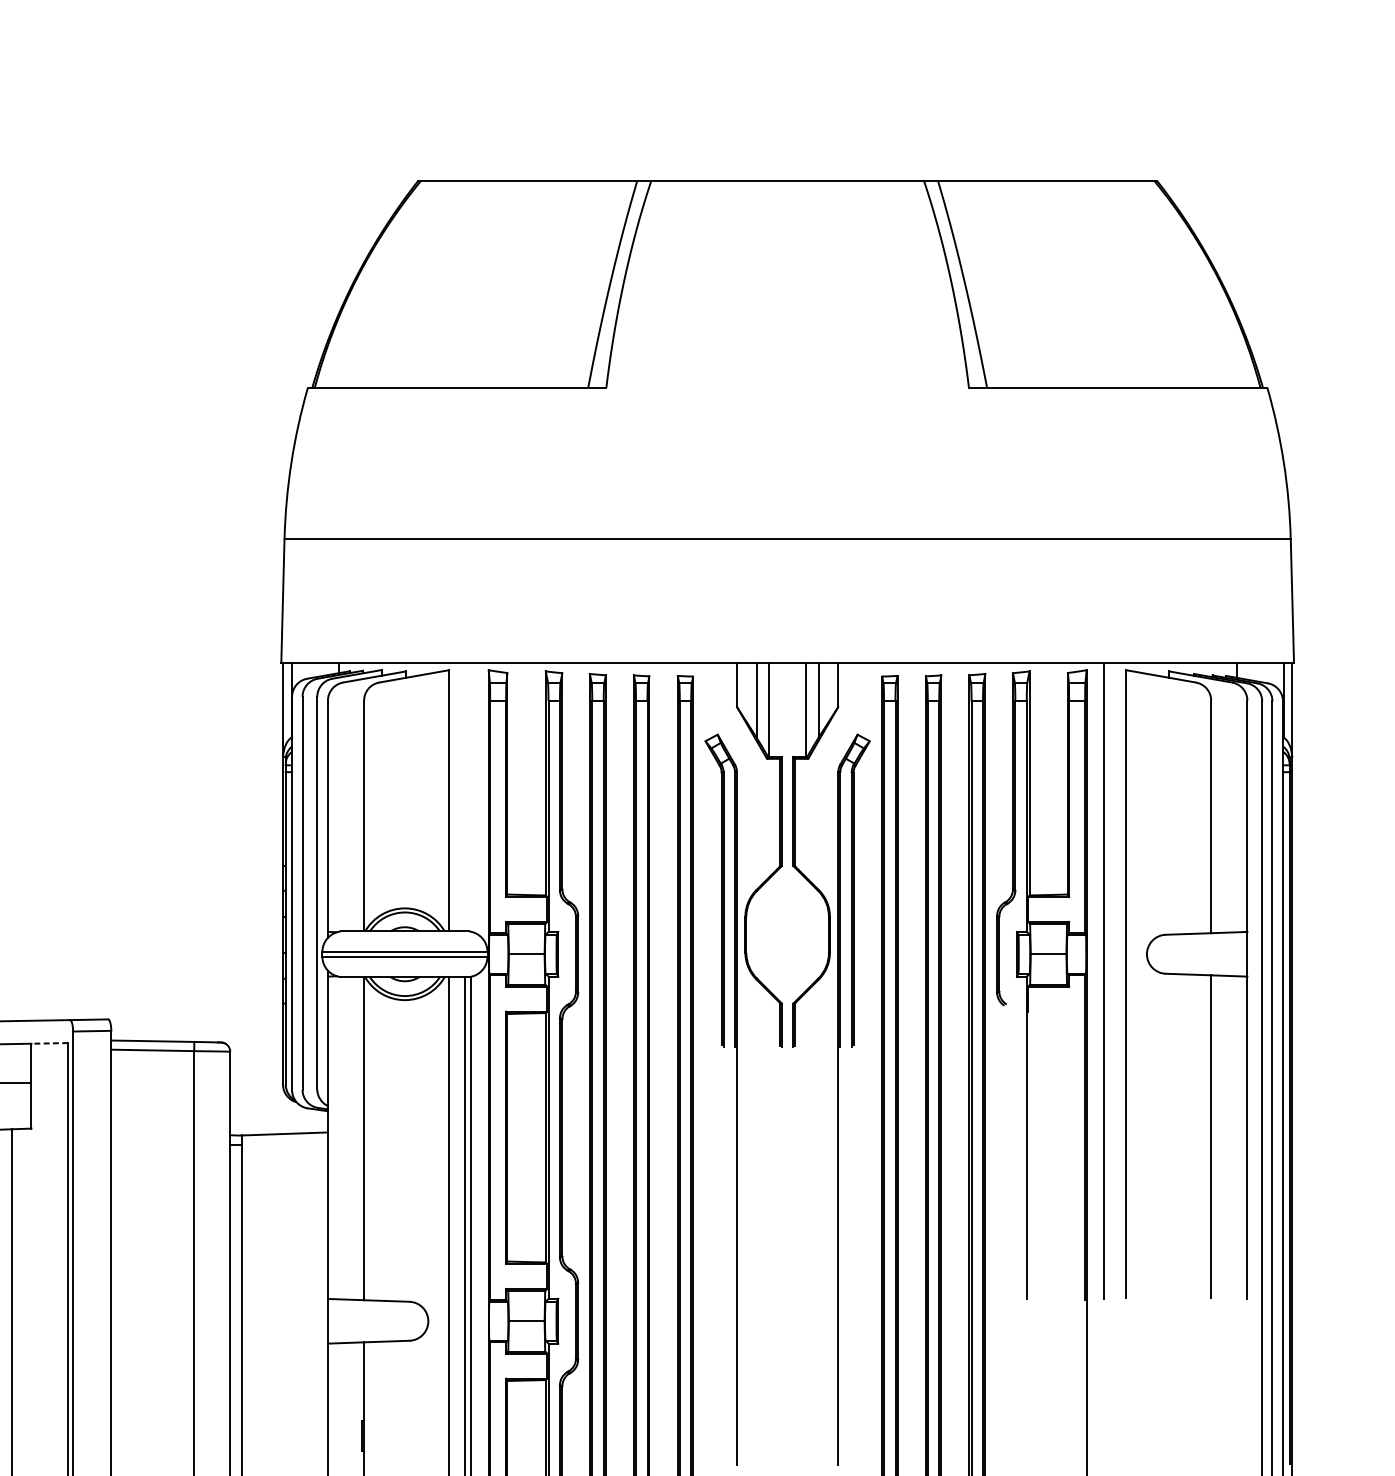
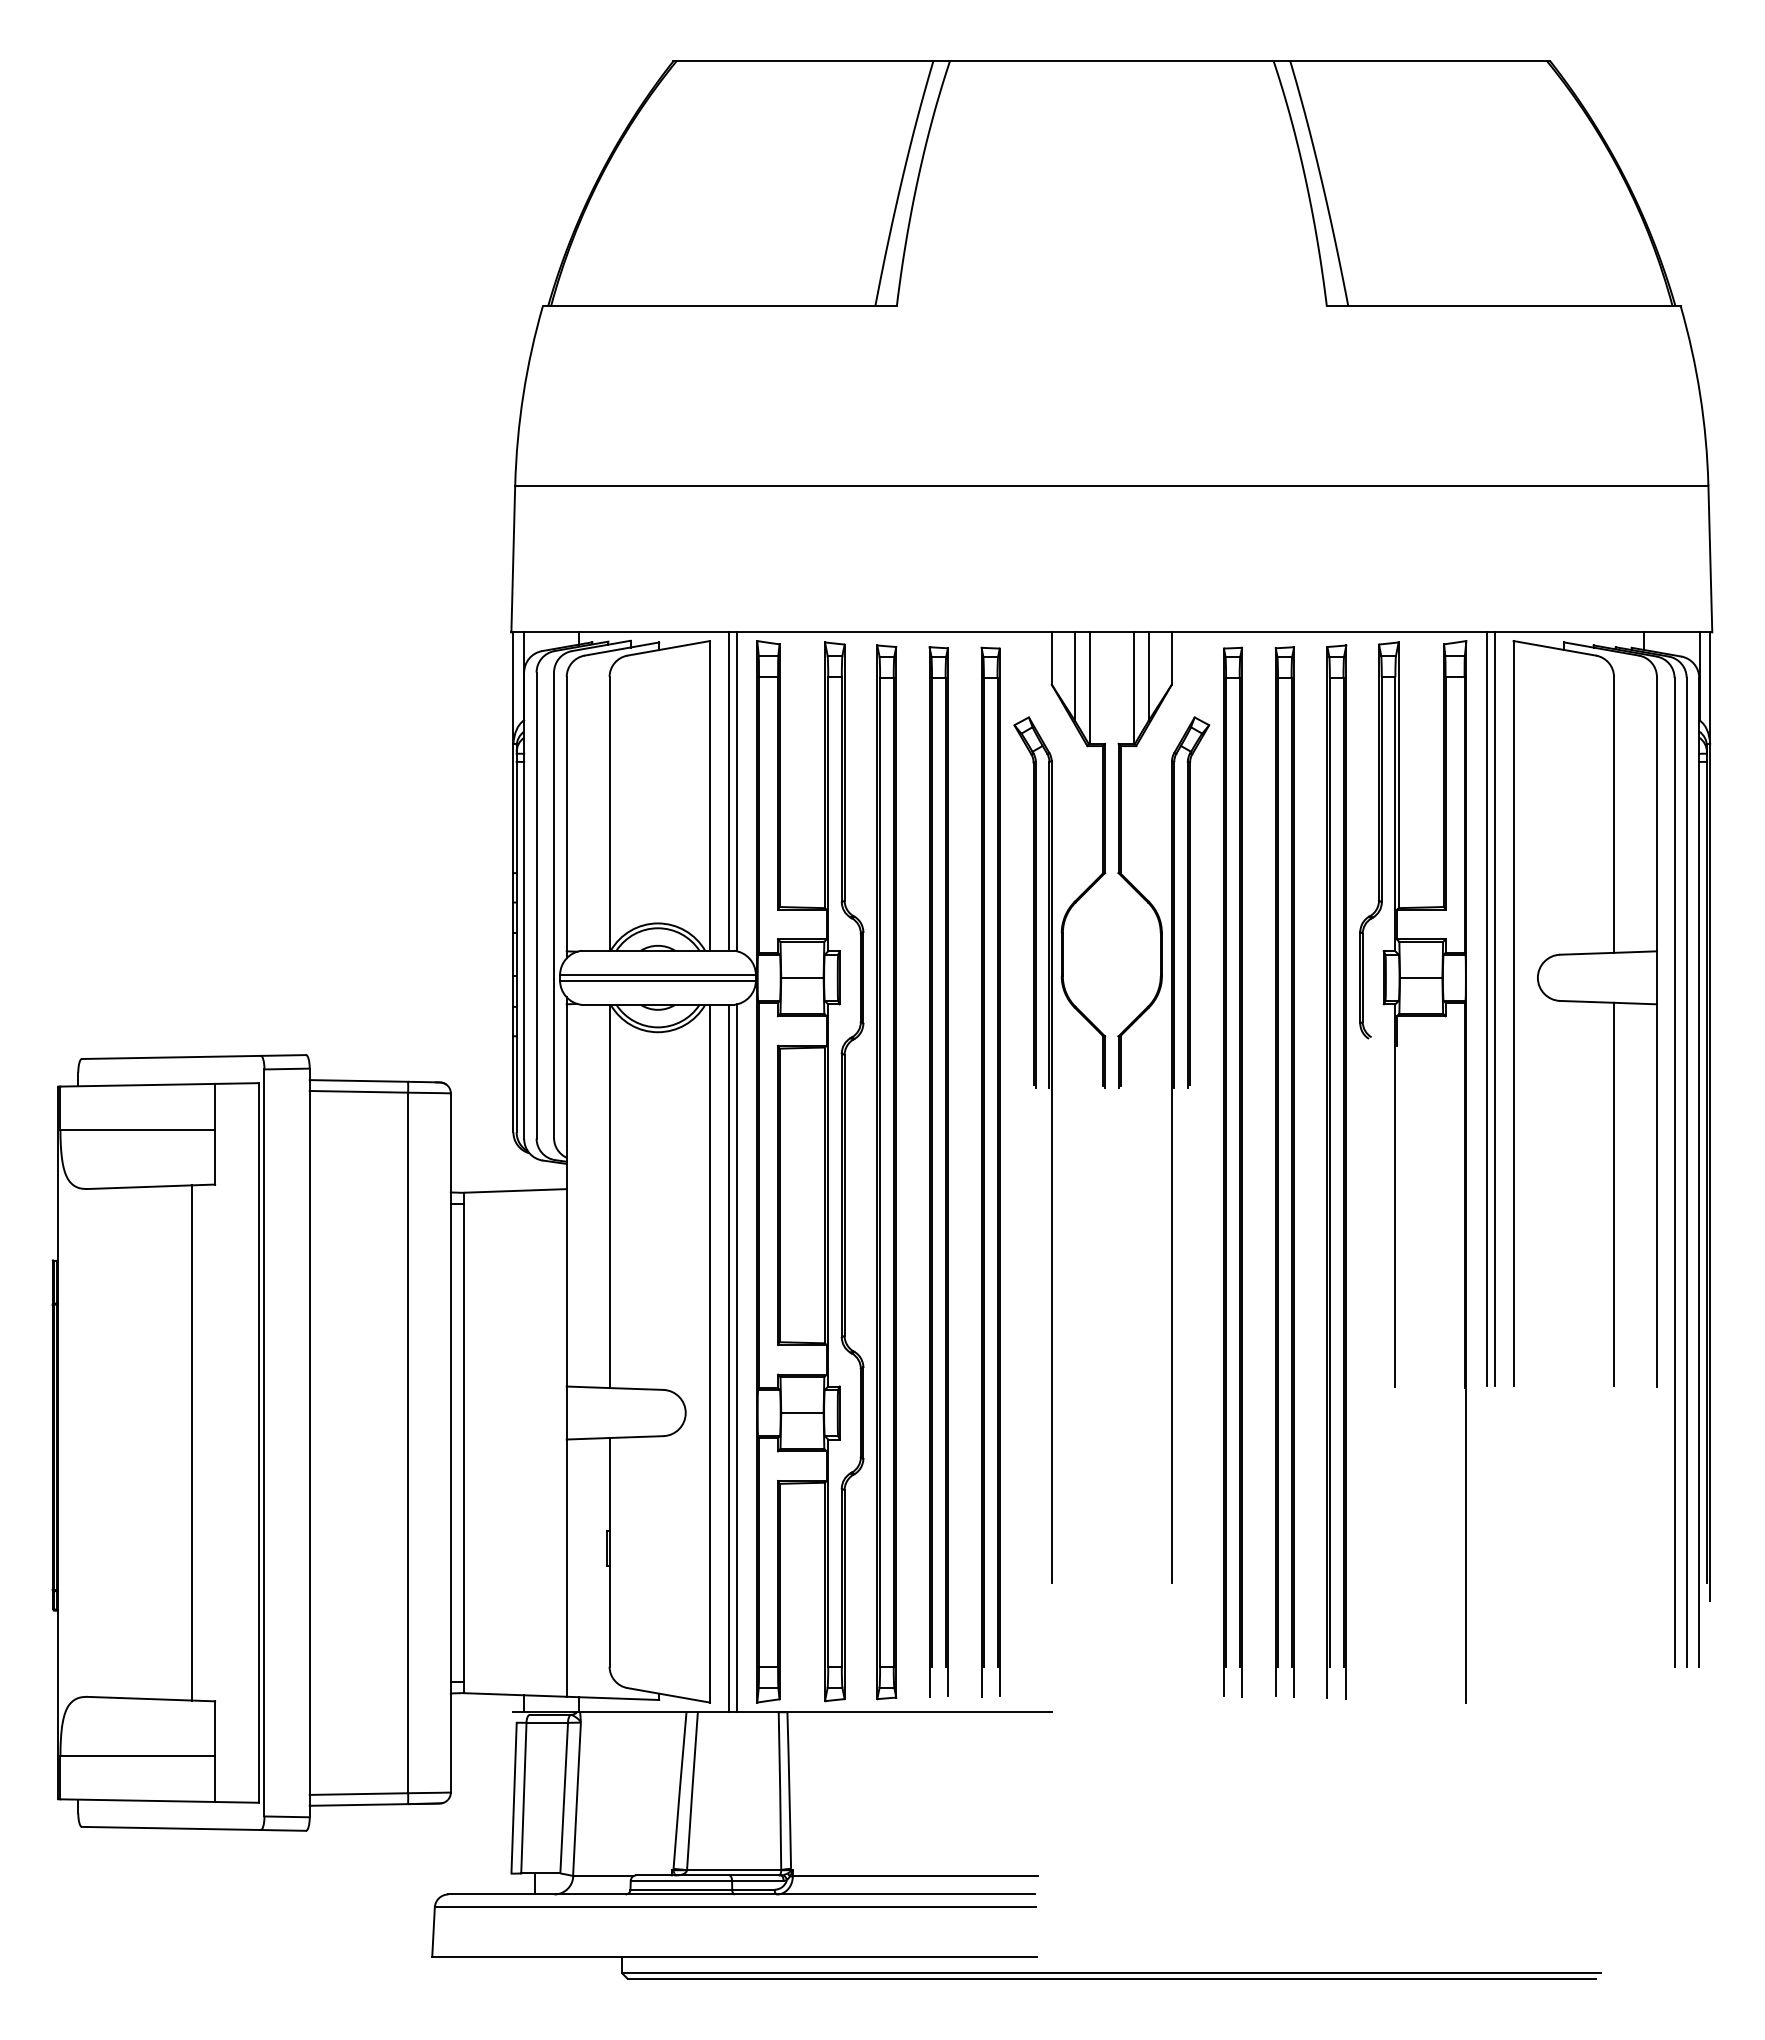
line: (465, 797) -> (729, 791), added
line: (471, 797) -> (736, 791), added
line: (1110, 980) -> (1494, 1009), added
line: (49, 1043) -> (236, 1083), dashed -> solid

